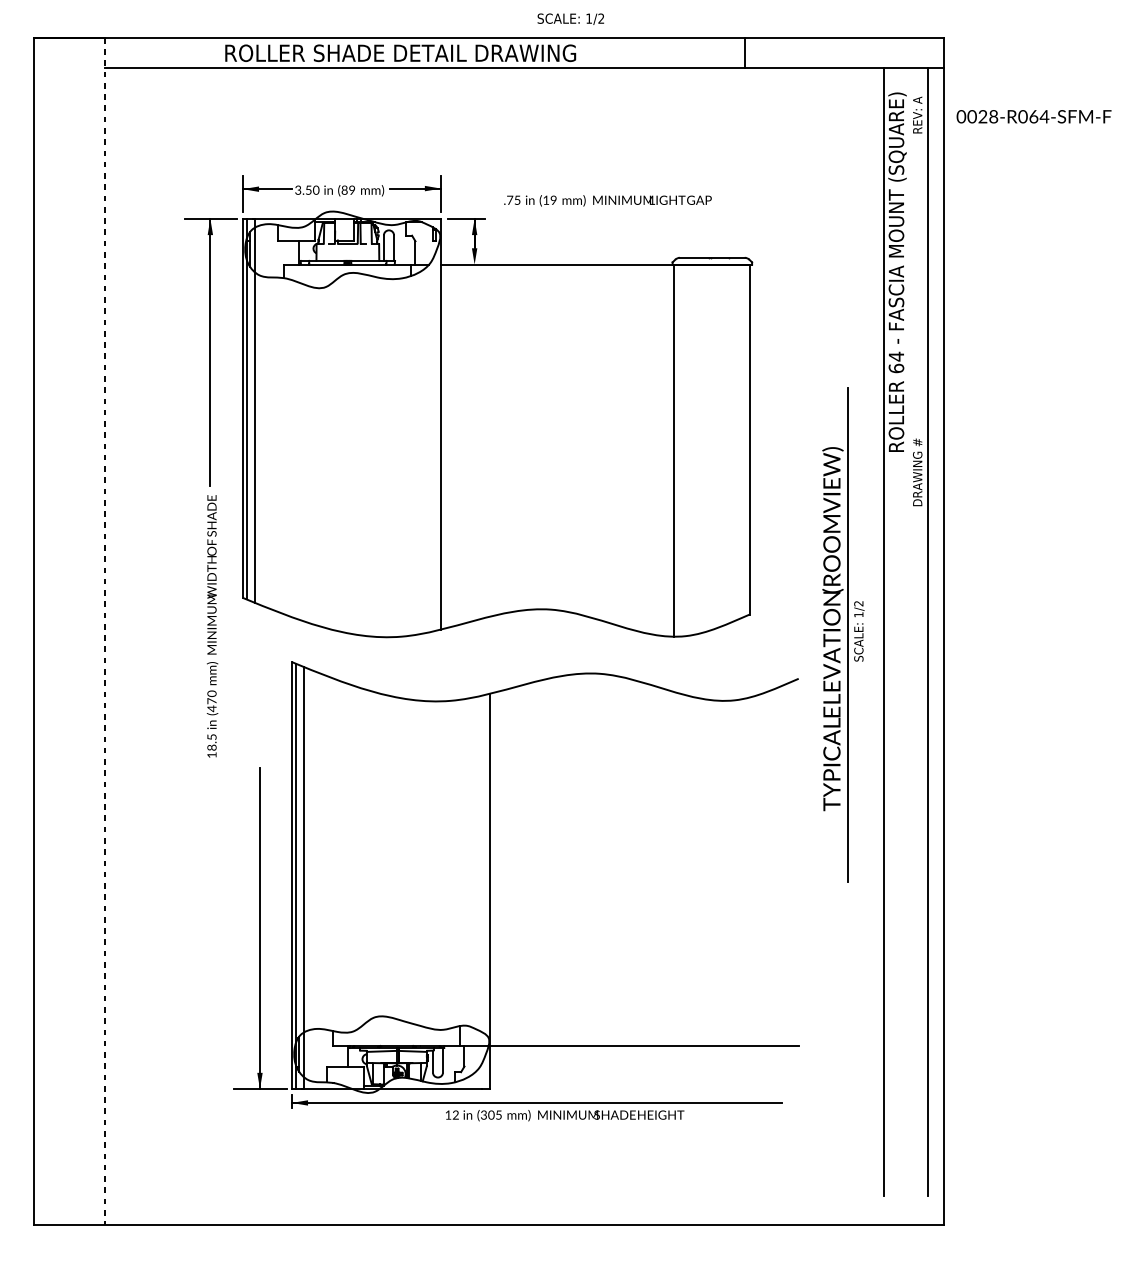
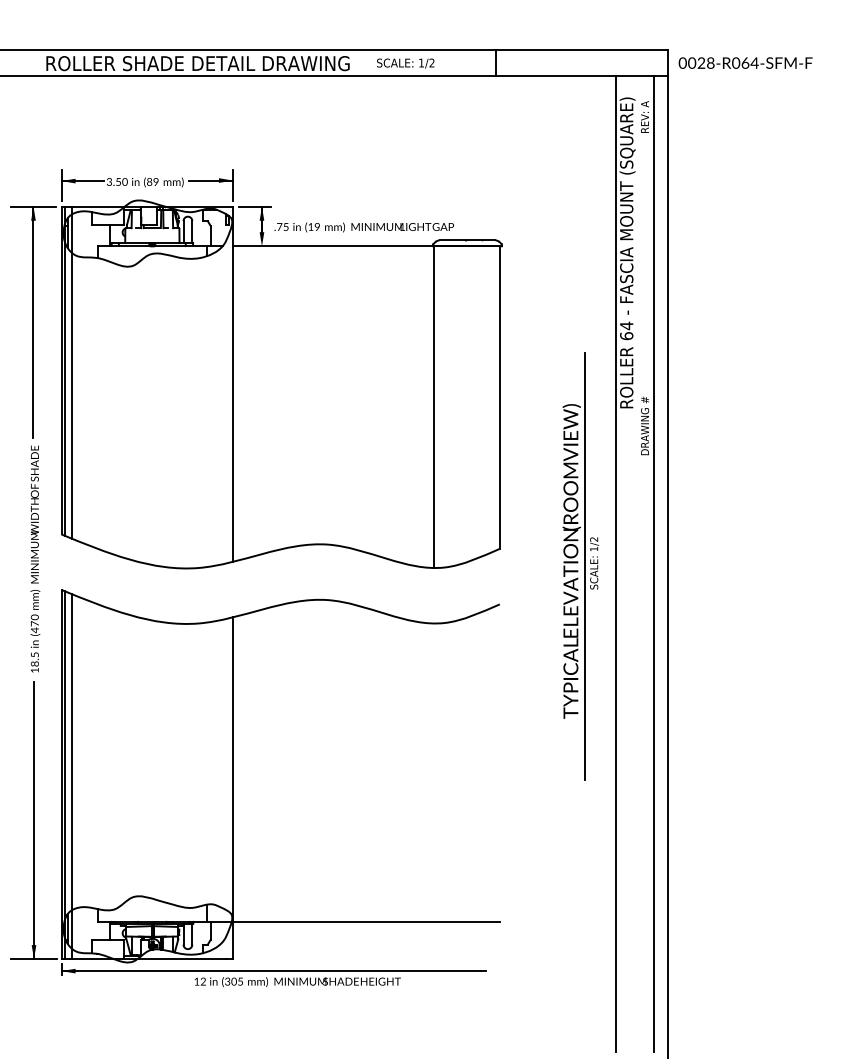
text: (570, 18) -> (405, 62), moved
text: (1033, 116) -> (745, 62), moved
text: (607, 200) -> (363, 227), moved
part: (490, 891) -> (233, 788), moved

